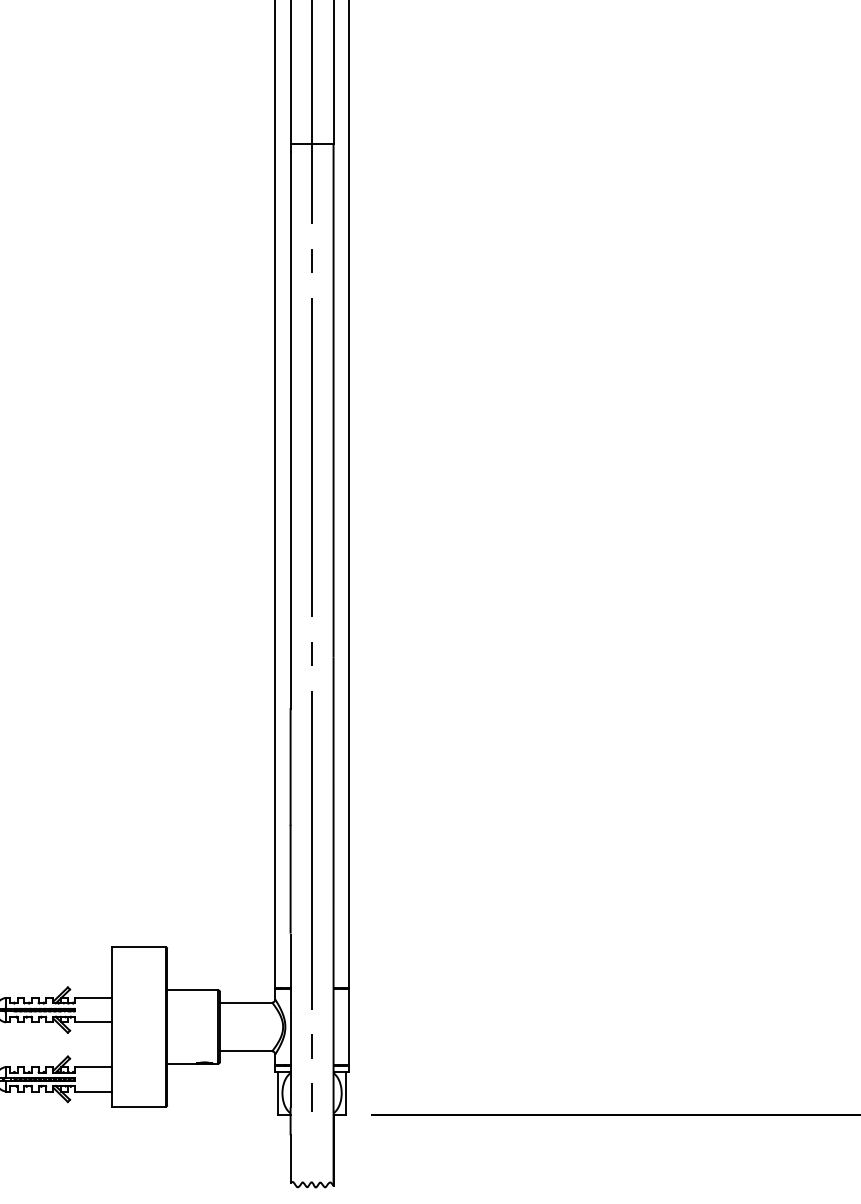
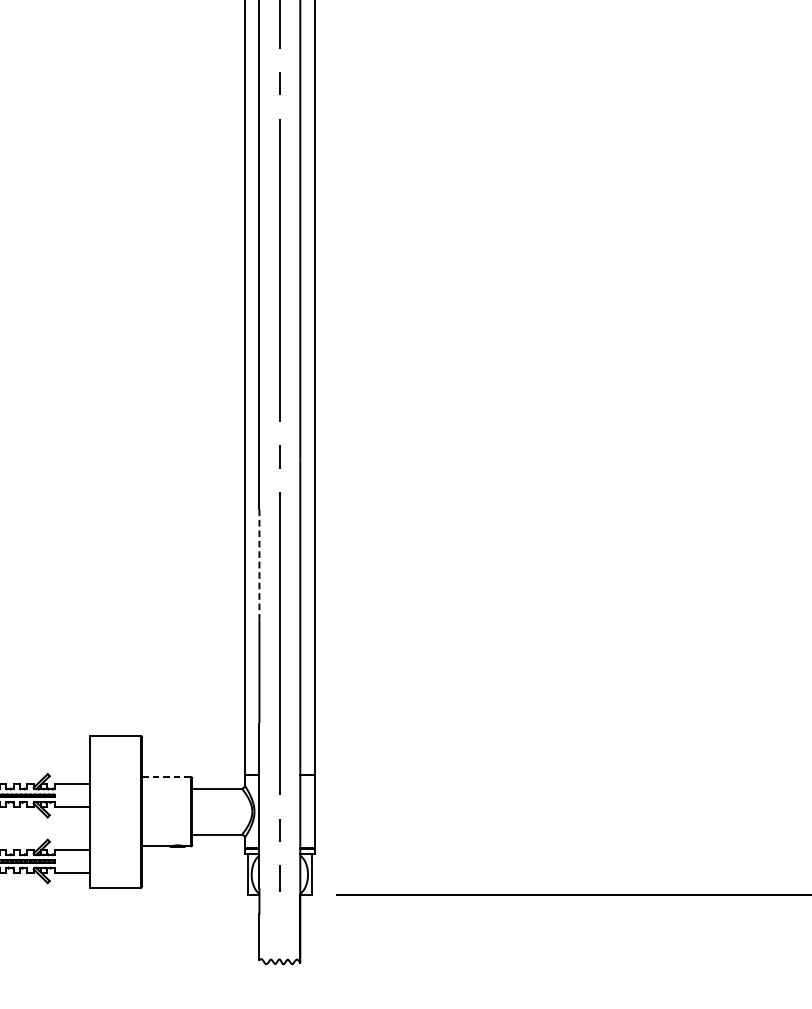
line: (290, 766) -> (259, 564), solid -> dashed
line: (192, 990) -> (166, 777), solid -> dashed

